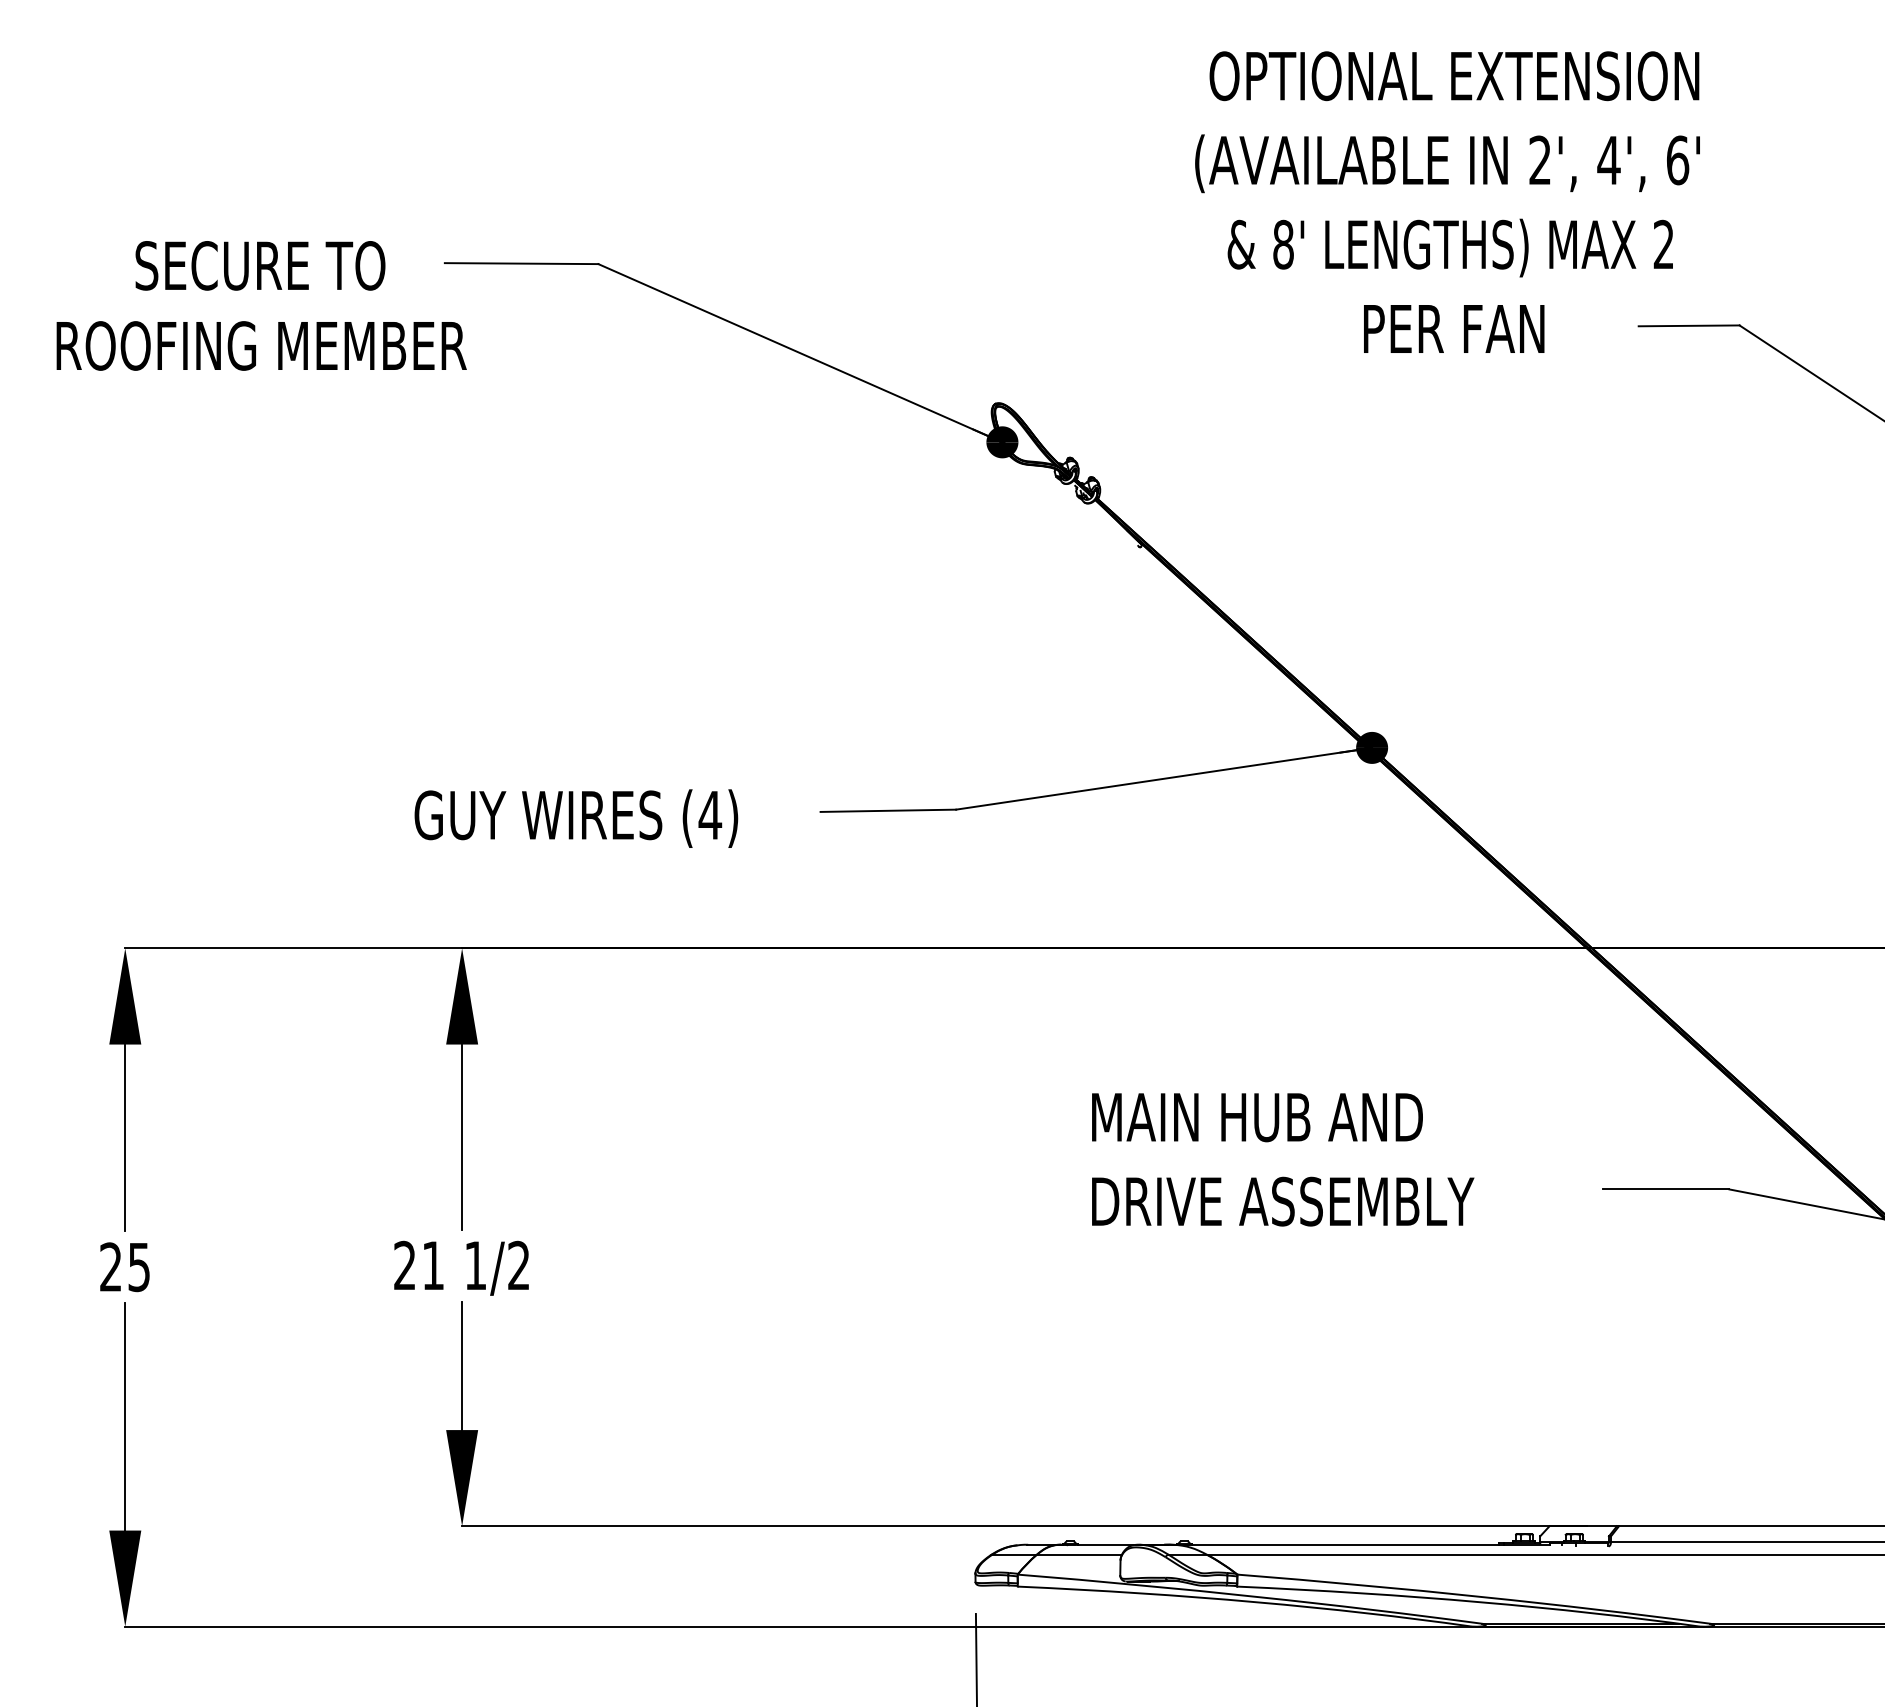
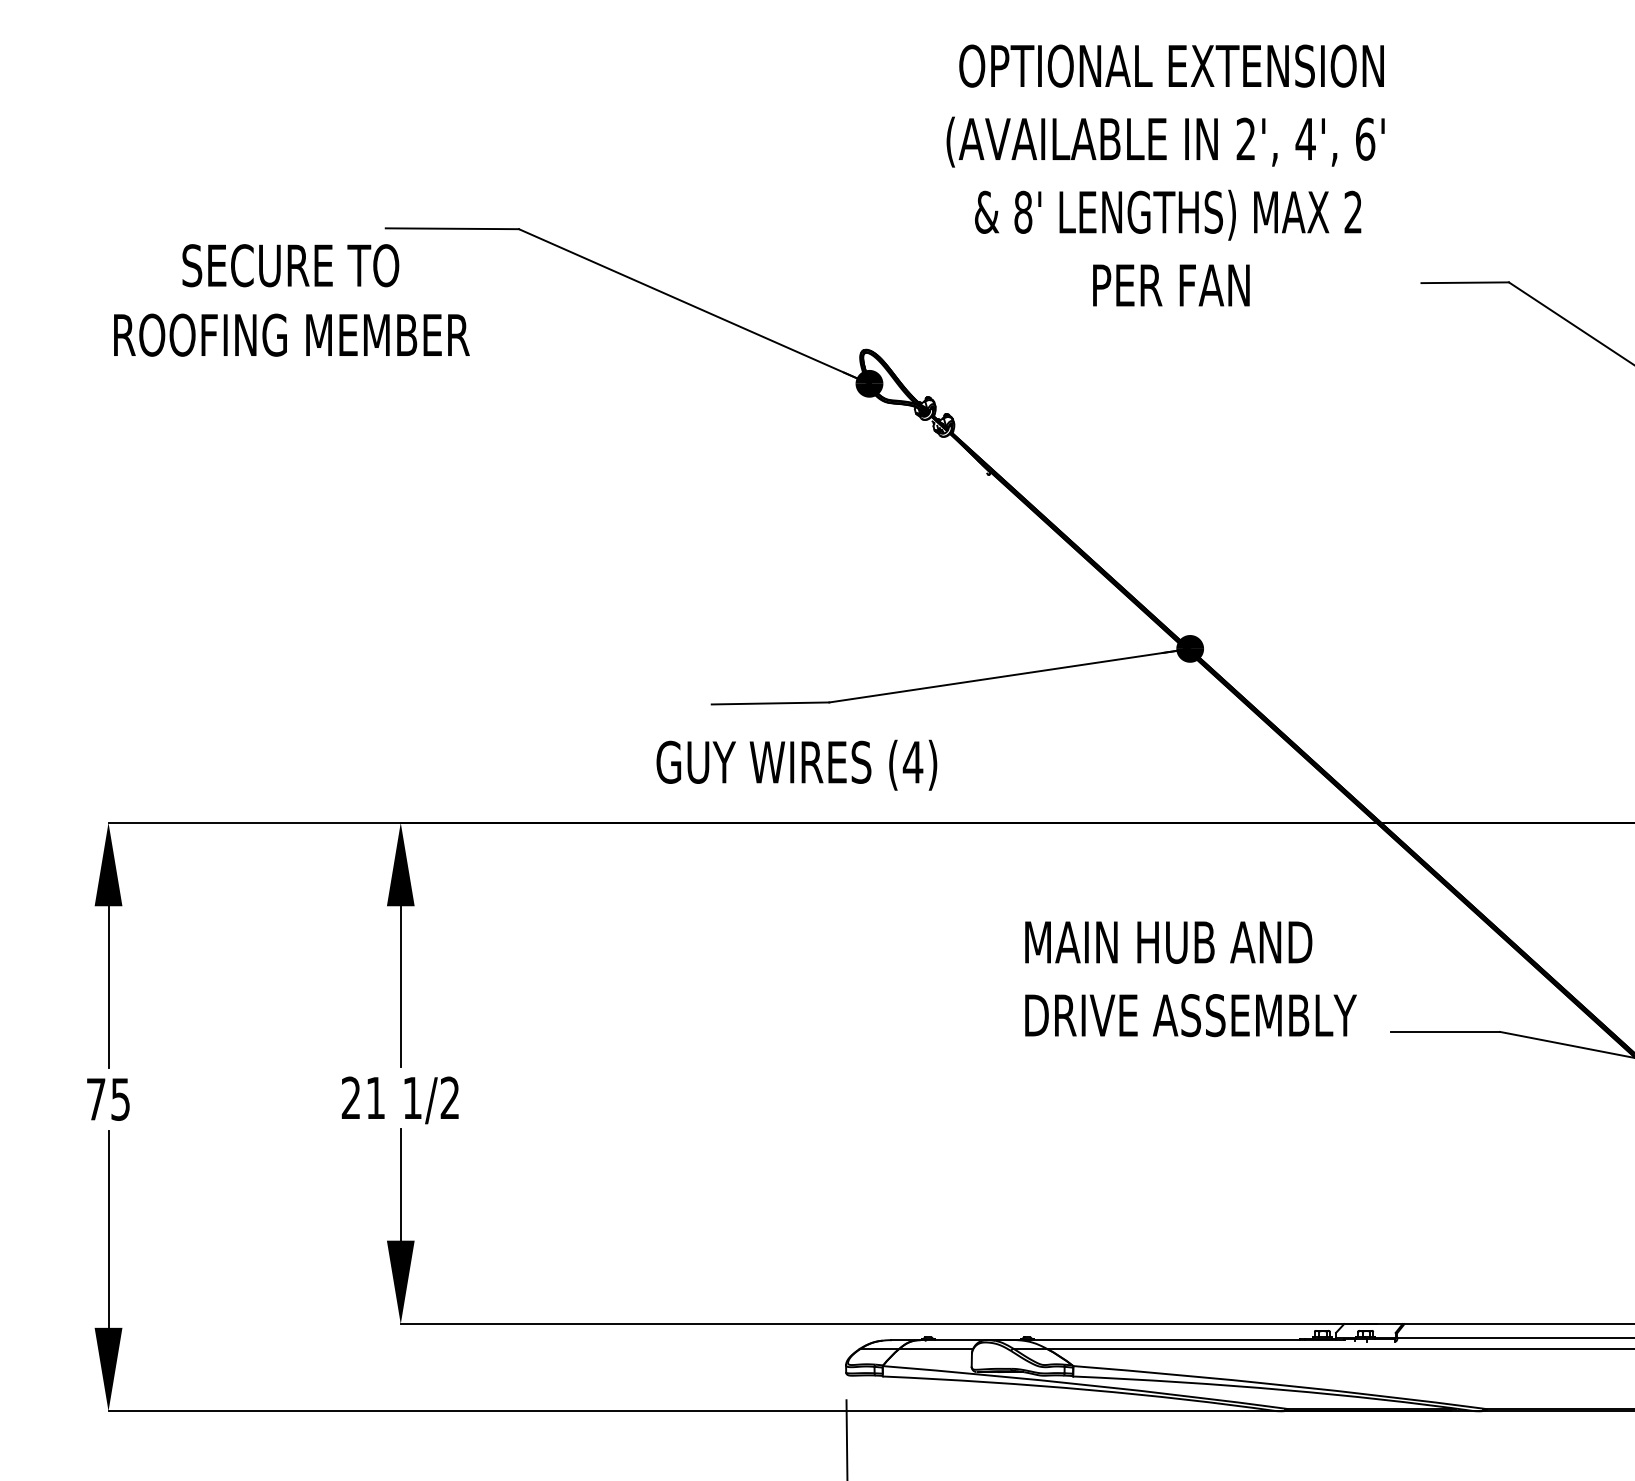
text: (1447, 202) -> (1165, 175), moved
text: (261, 305) -> (291, 300), moved
text: (575, 817) -> (796, 764), moved
text: (1282, 1160) -> (1190, 979), moved
text: (110, 1266) -> (95, 1098), 25 -> 75

